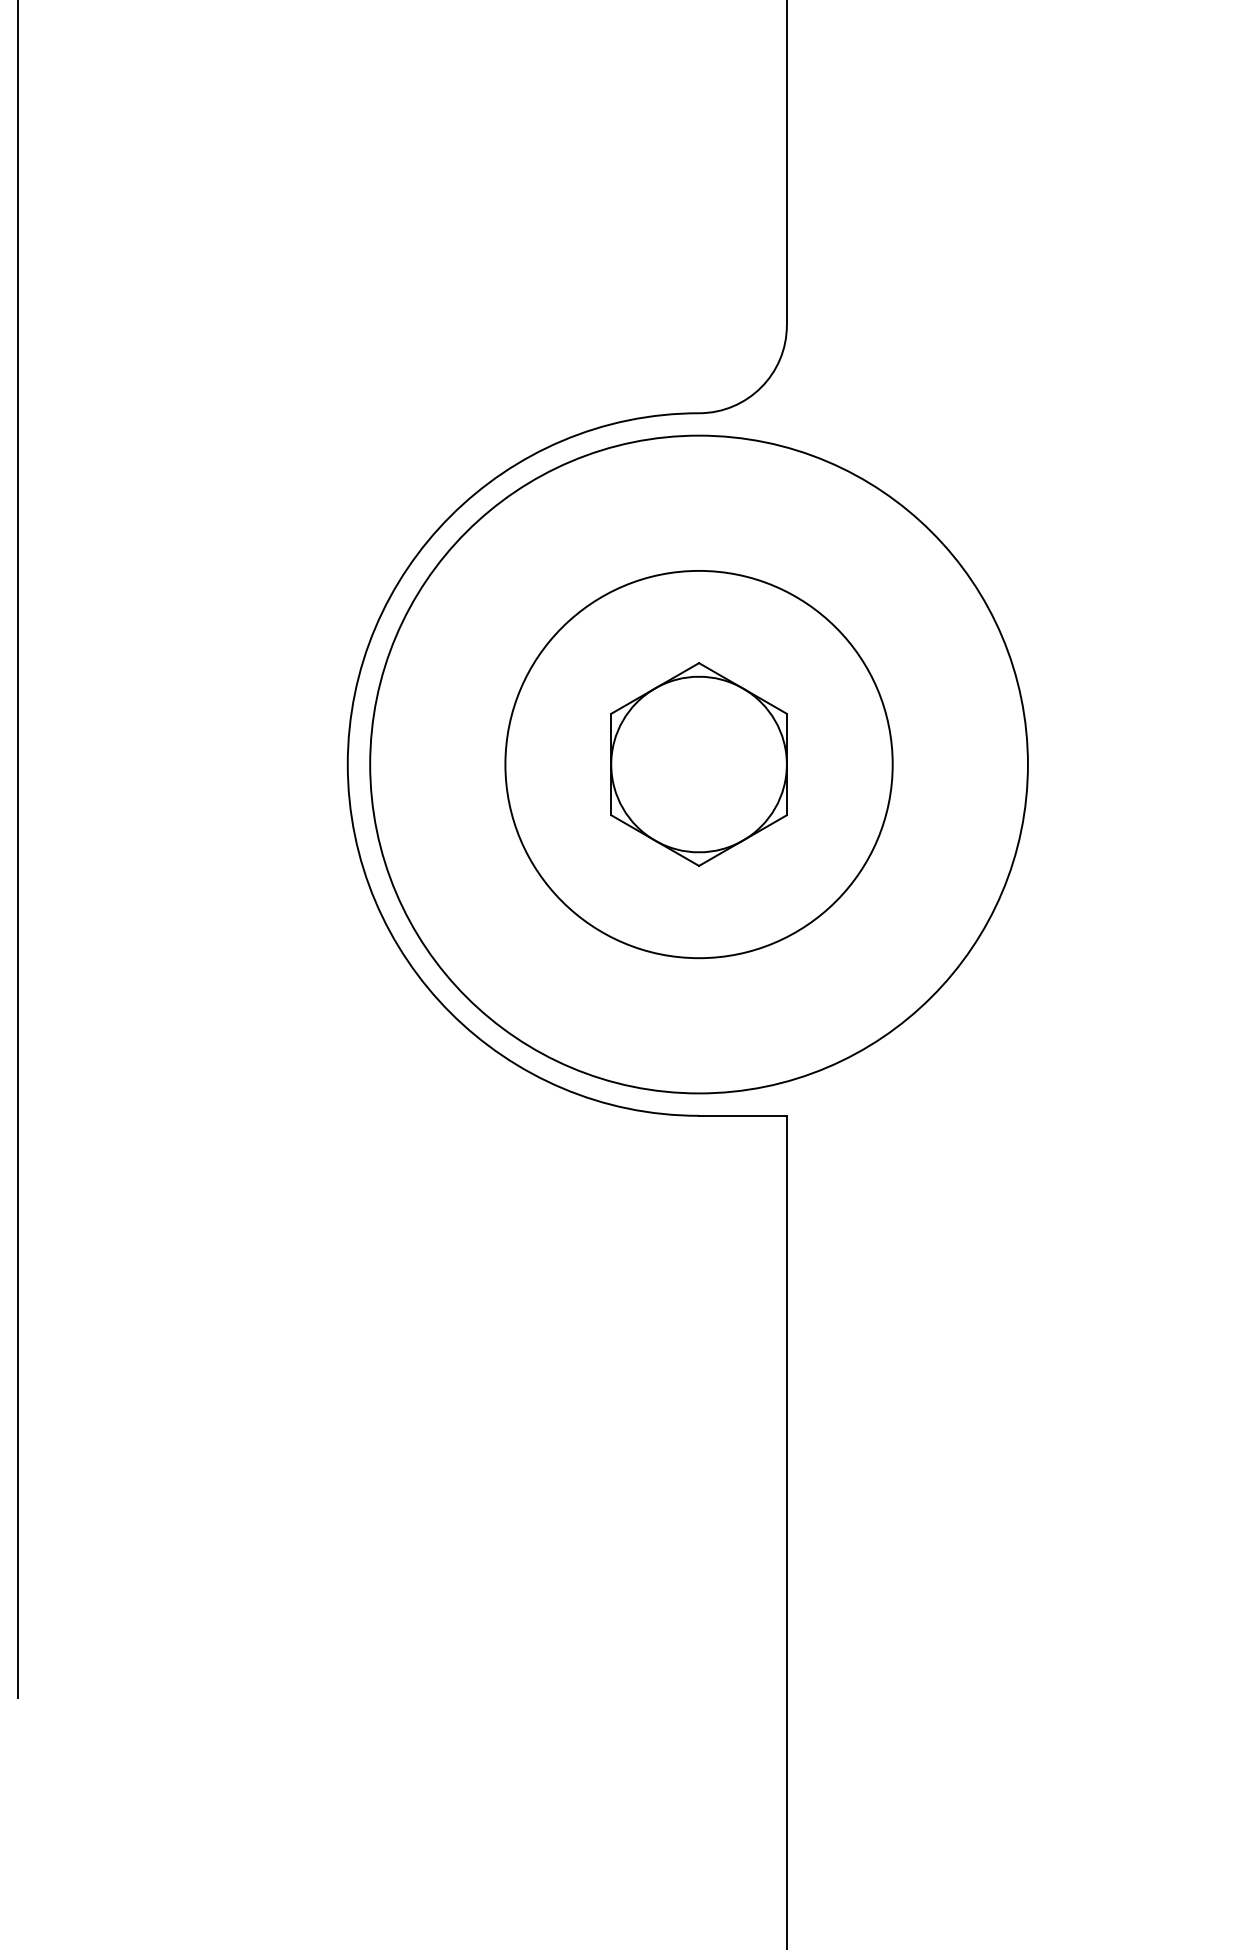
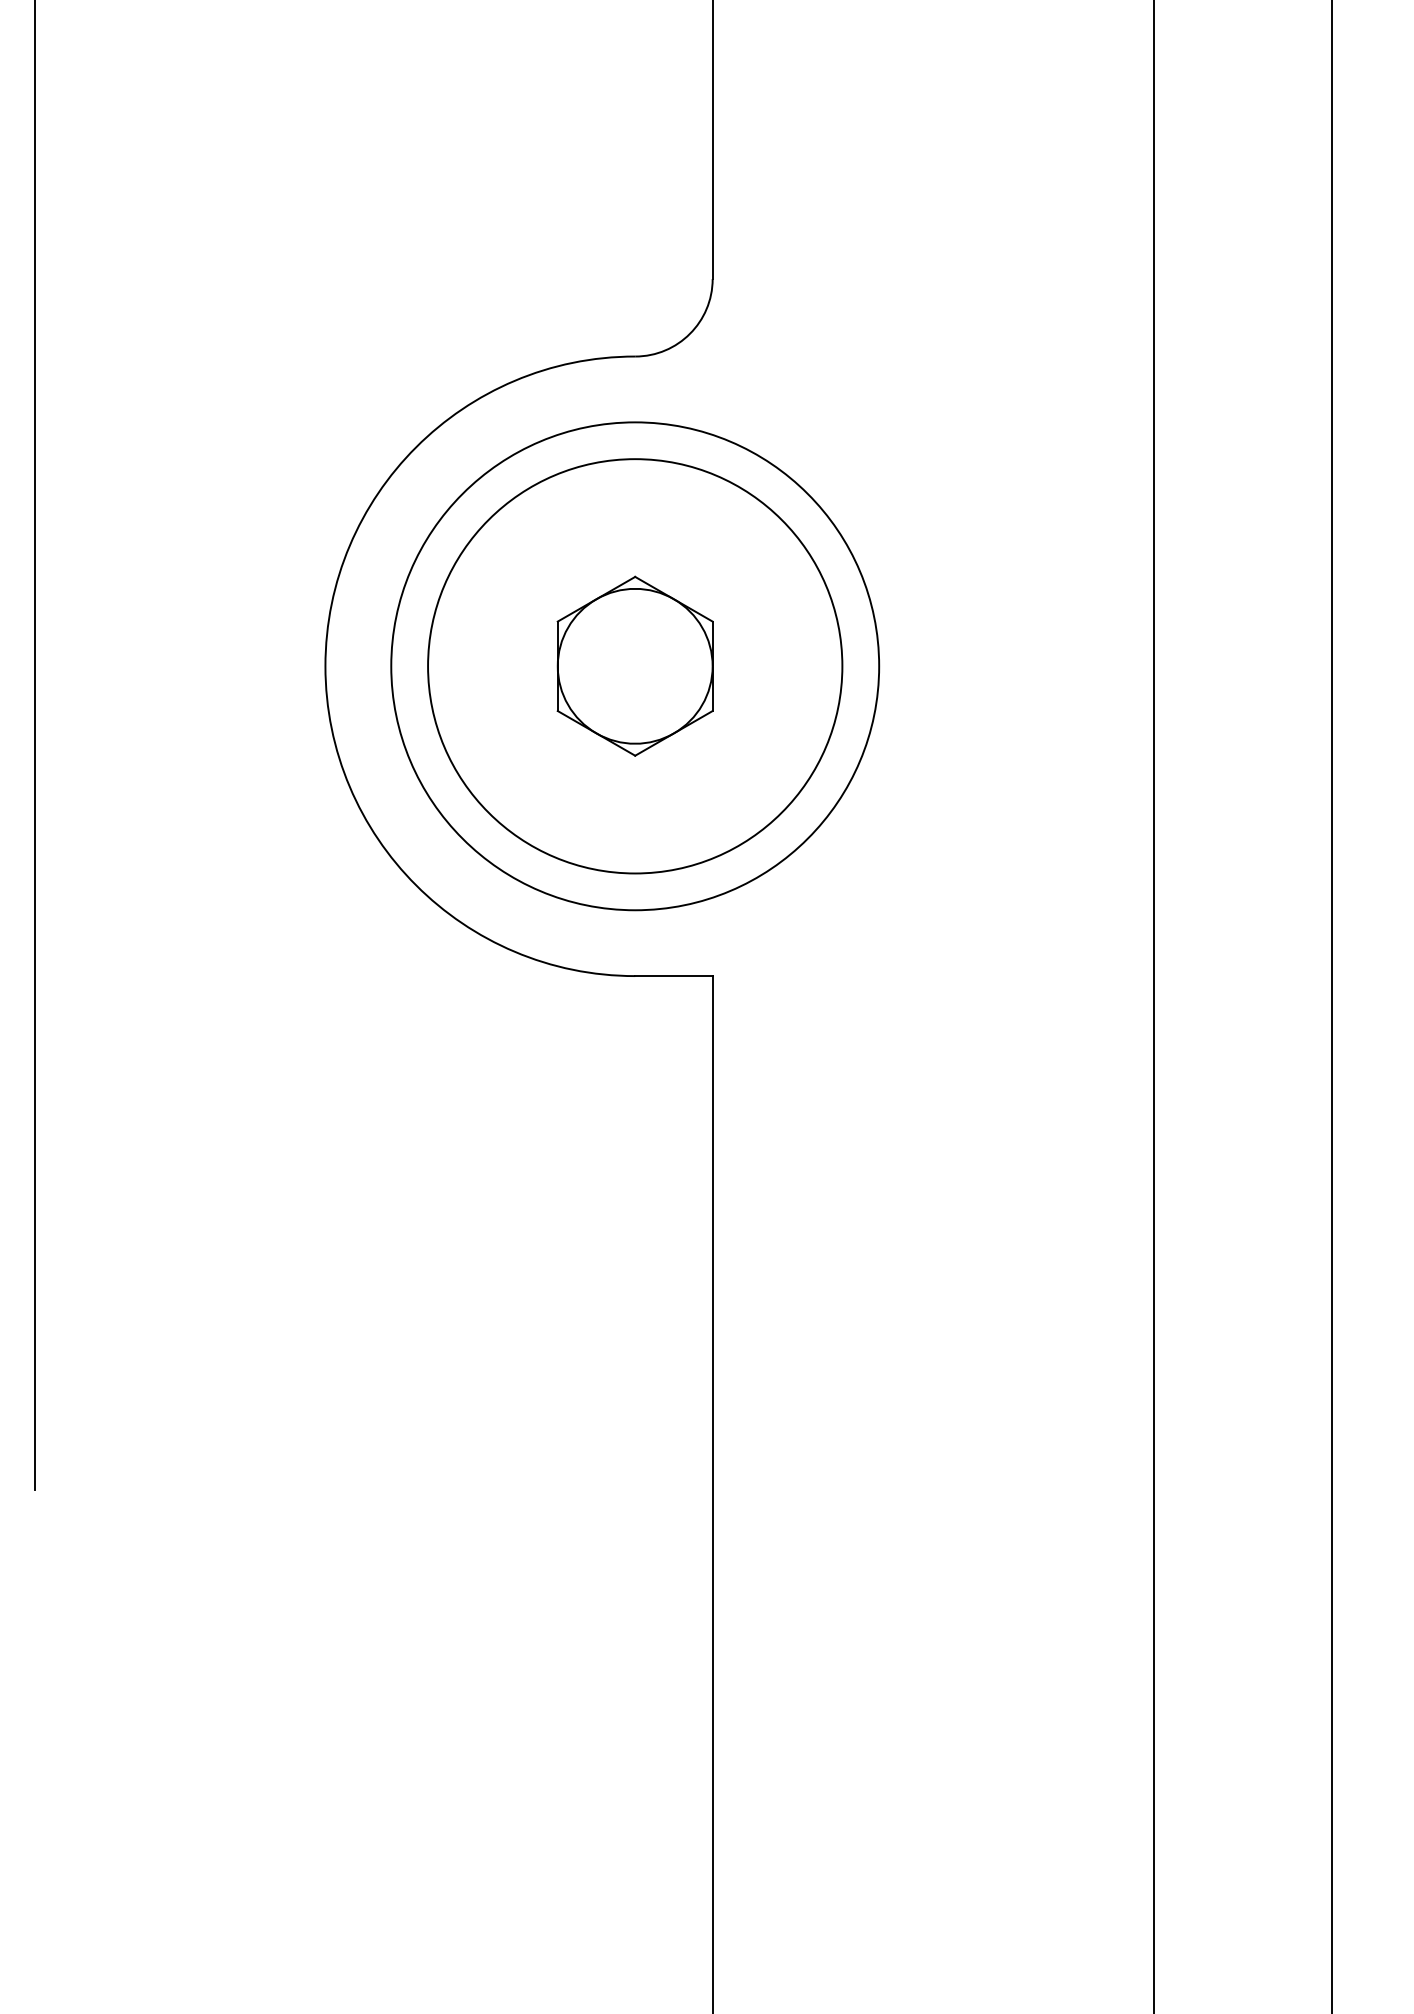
circle: (699, 764) -> (635, 666), size x0.71
circle: (699, 764) -> (635, 666), size x1.43

